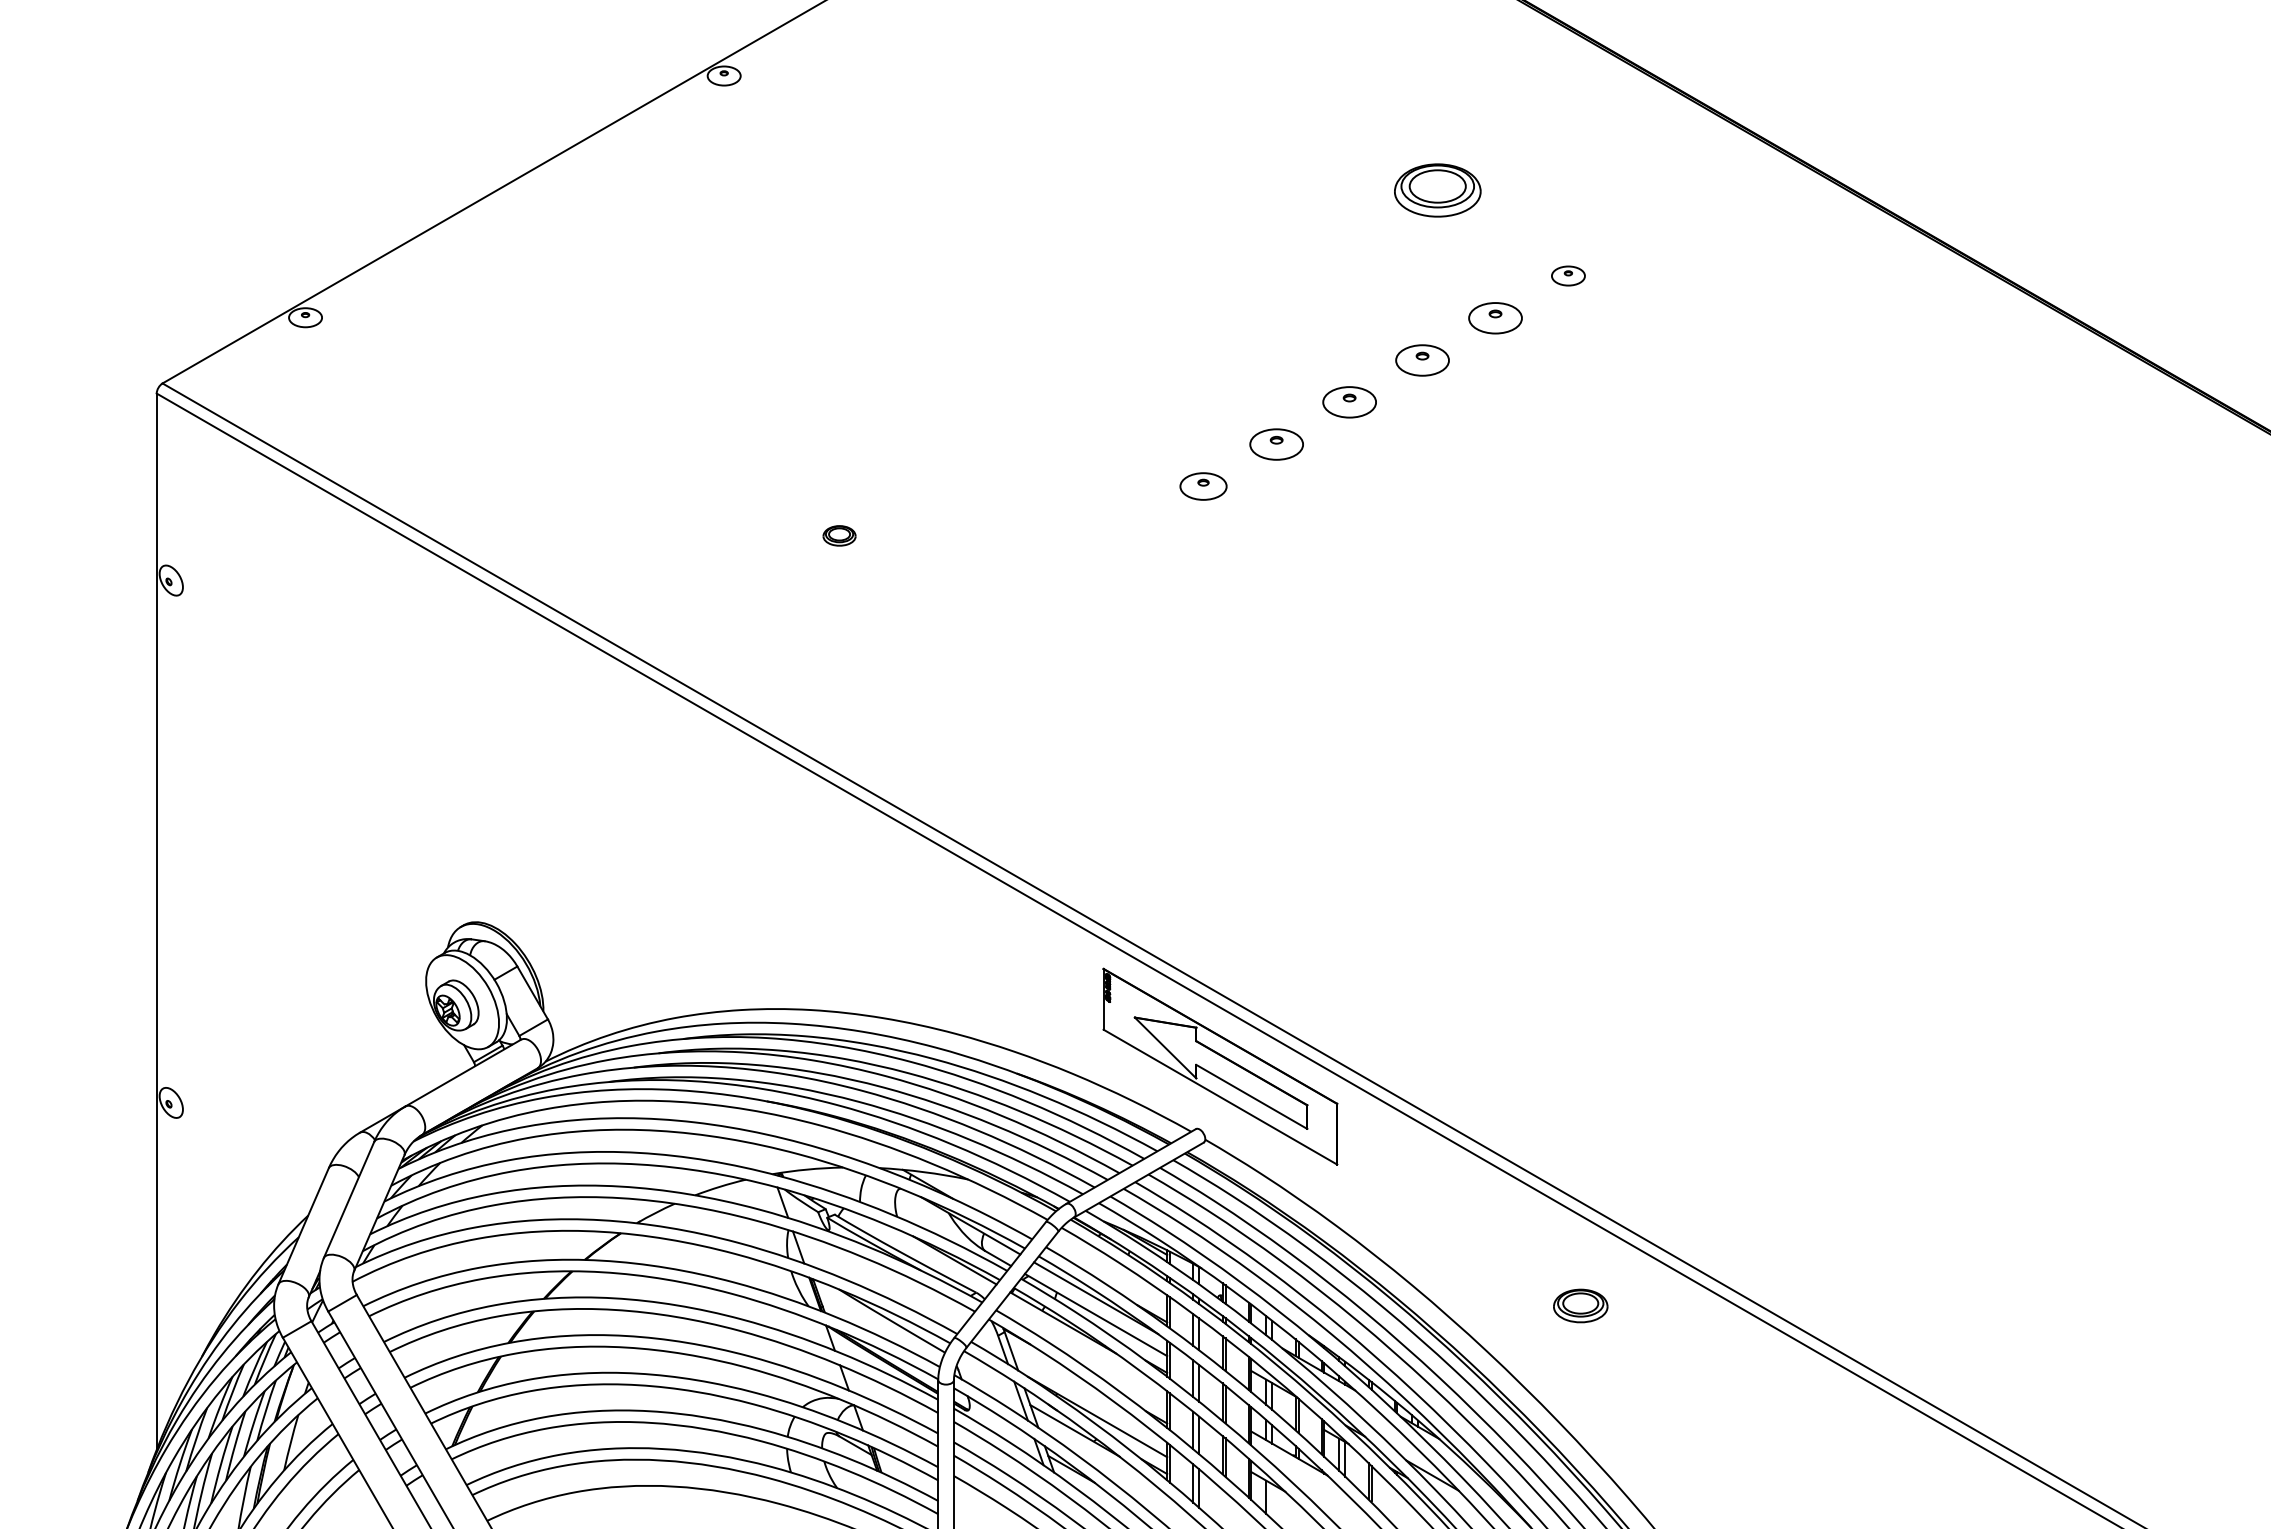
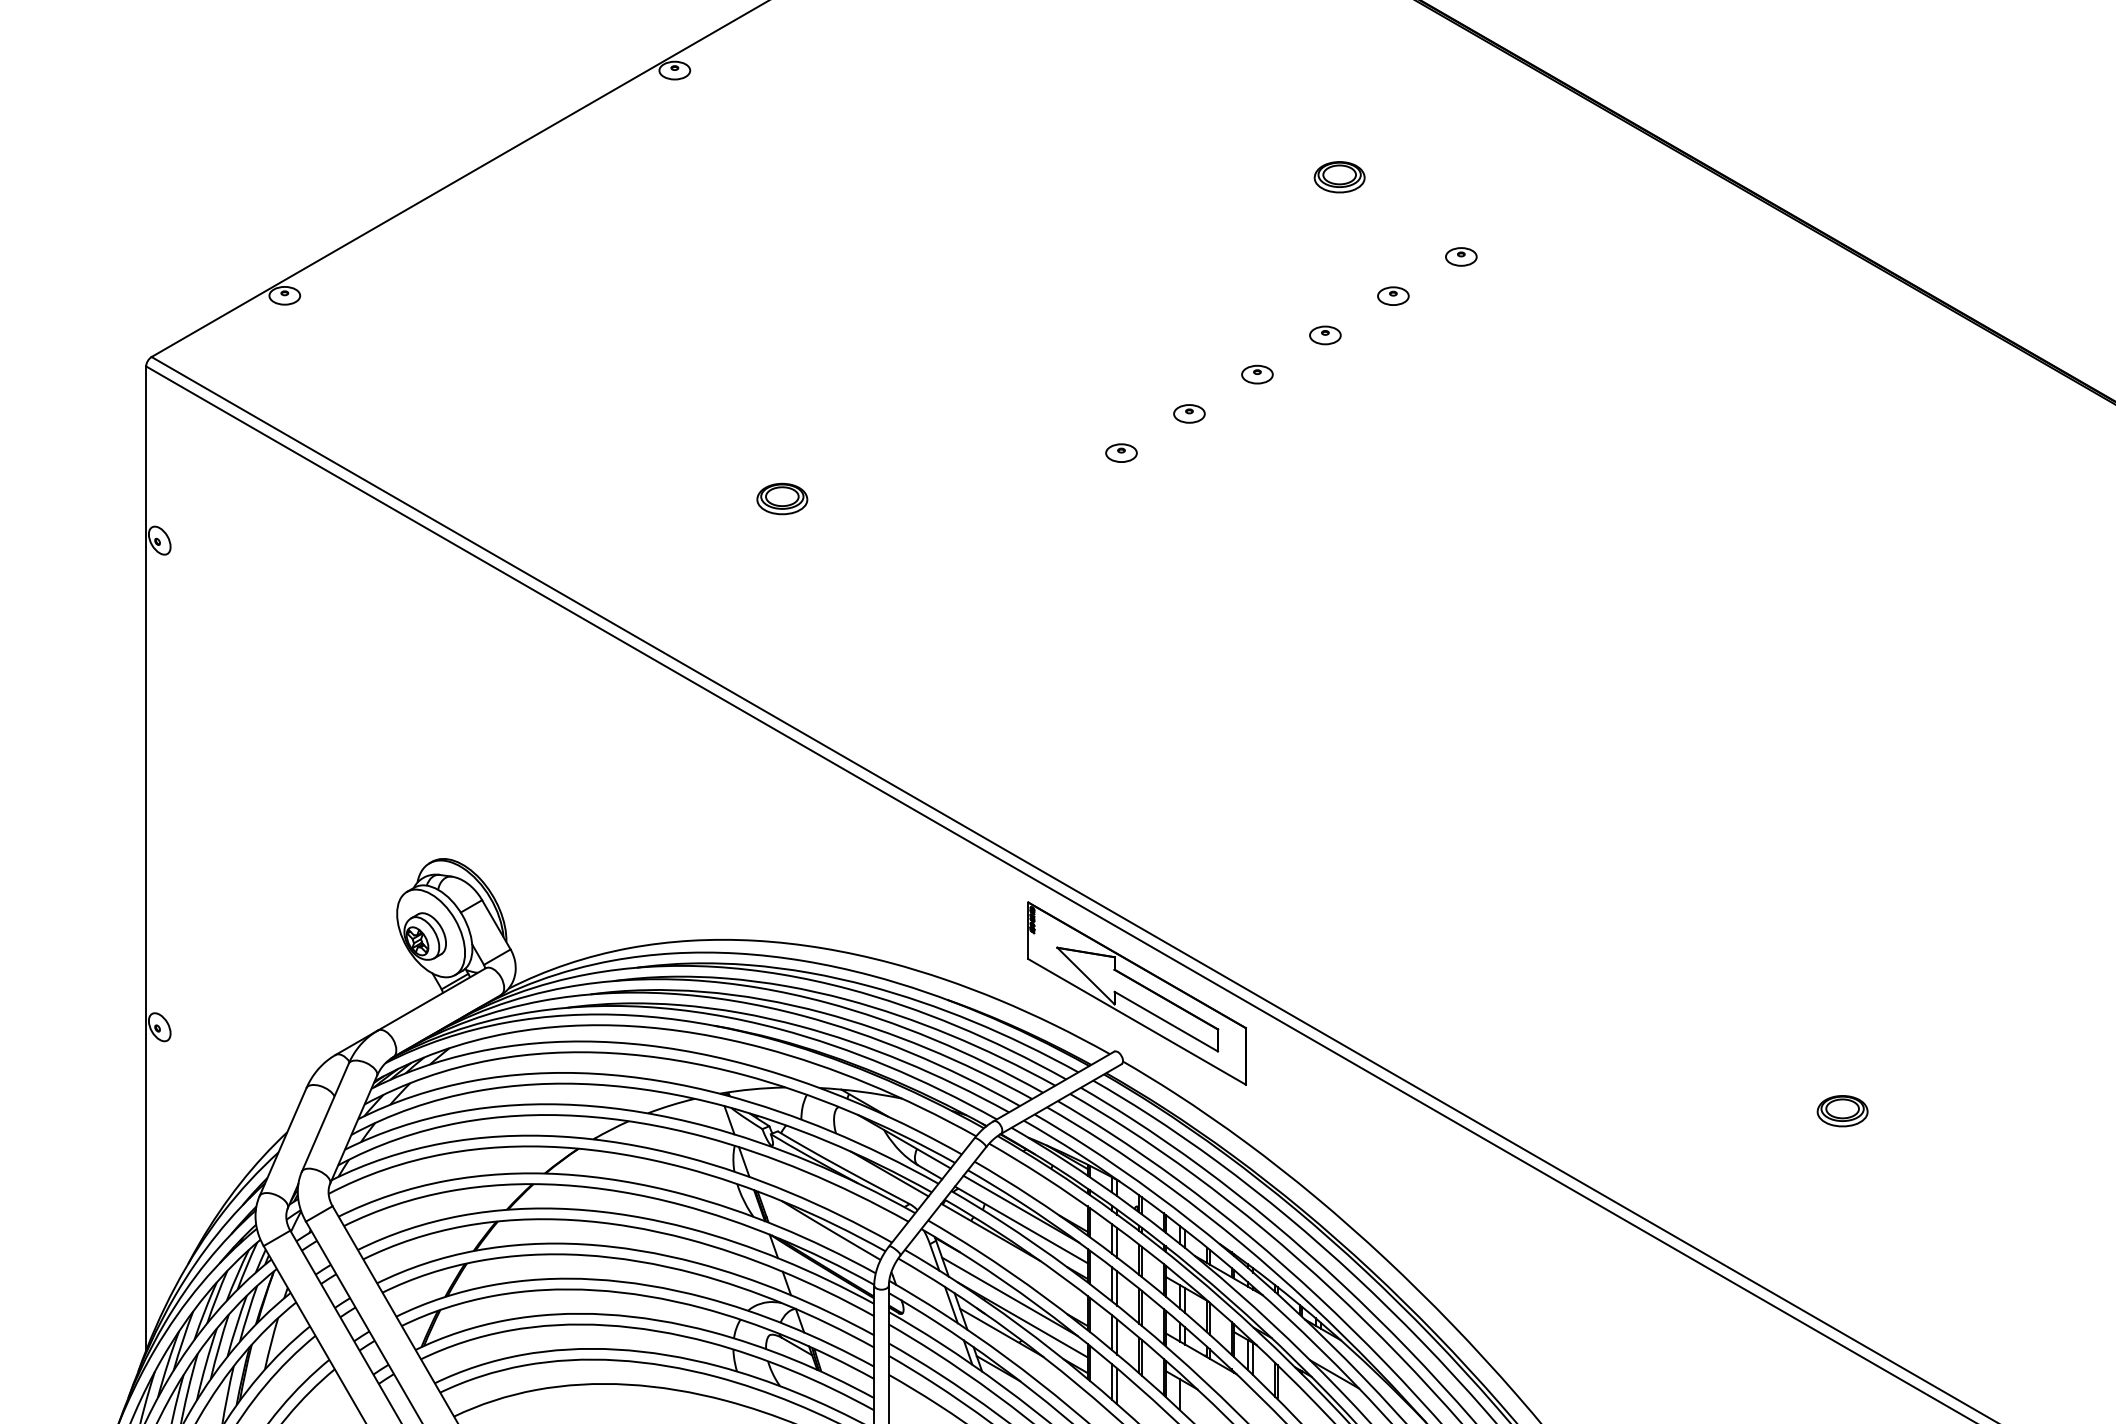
part: (1437, 190) -> (1339, 177), size x0.62
part: (1495, 317) -> (1393, 295), size x0.62
part: (1422, 359) -> (1325, 334), size x0.62
part: (1349, 402) -> (1257, 374), size x0.62
part: (1276, 444) -> (1189, 413), size x0.62
part: (1203, 486) -> (1121, 453), size x0.71
part: (839, 535) -> (782, 498), size x1.67
part: (1580, 1305) -> (1842, 1110), moved
line: (1083, 1392) -> (1009, 1297), added

